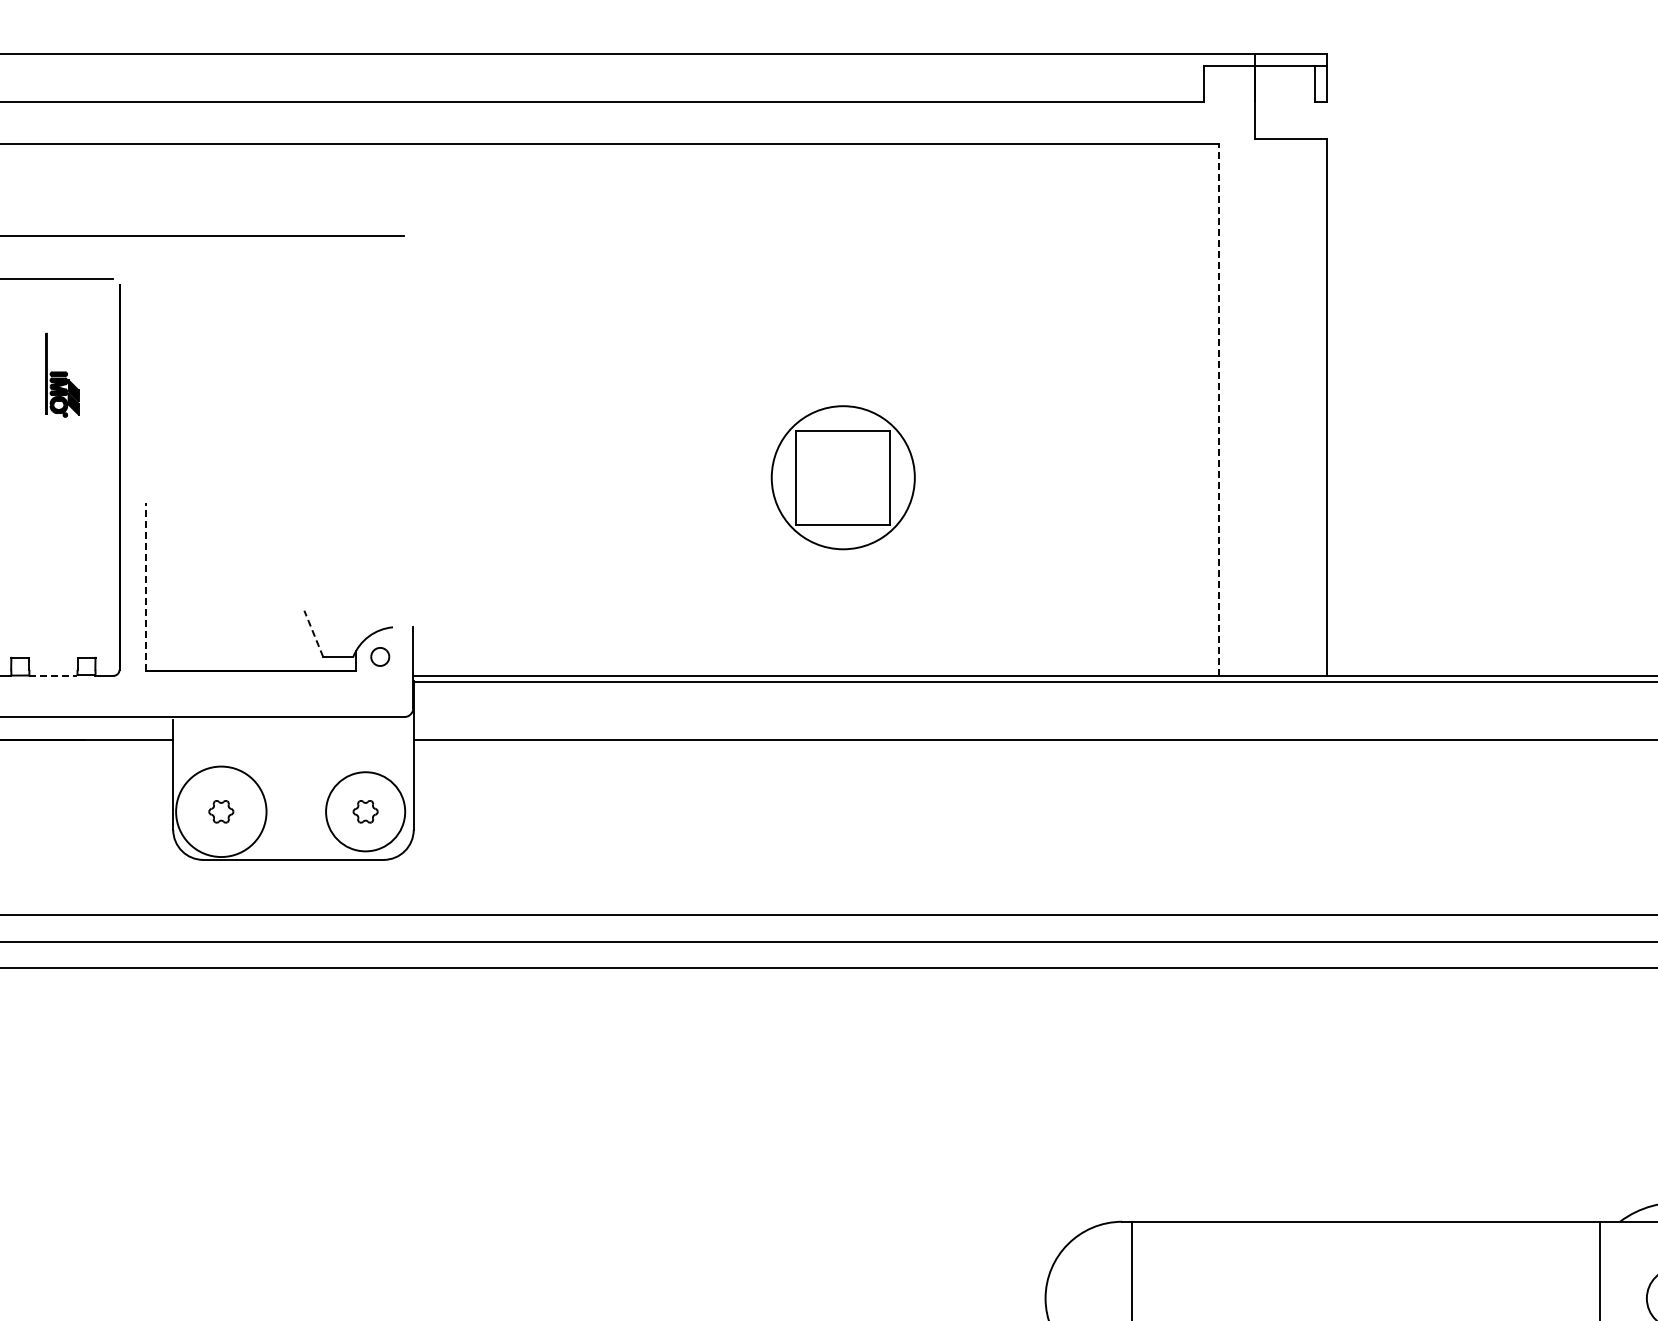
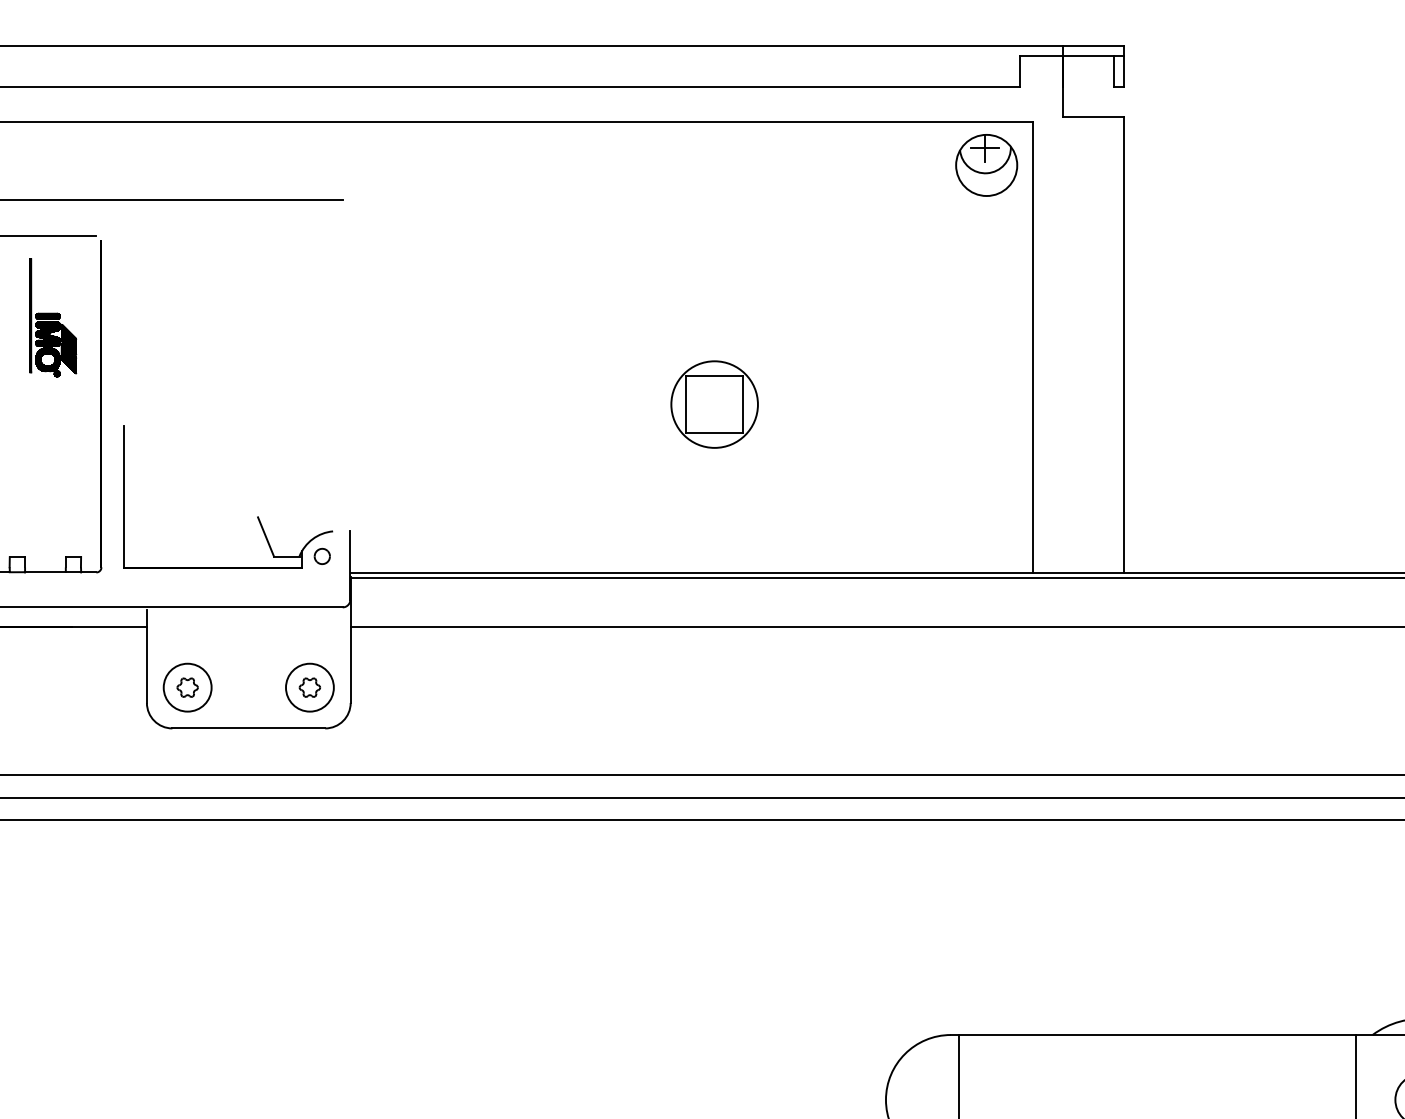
part: (1164, 195) -> (986, 165), added
part: (62, 375) -> (53, 318), size x1.67
line: (1219, 409) -> (1033, 346), dashed -> solid
part: (843, 477) -> (714, 404), size x0.71
line: (145, 586) -> (123, 496), dashed -> solid
line: (313, 633) -> (265, 536), dashed -> solid
line: (53, 675) -> (45, 572), dashed -> solid
circle: (221, 811) -> (187, 687), size x0.62
circle: (365, 811) -> (309, 687), size x0.71

